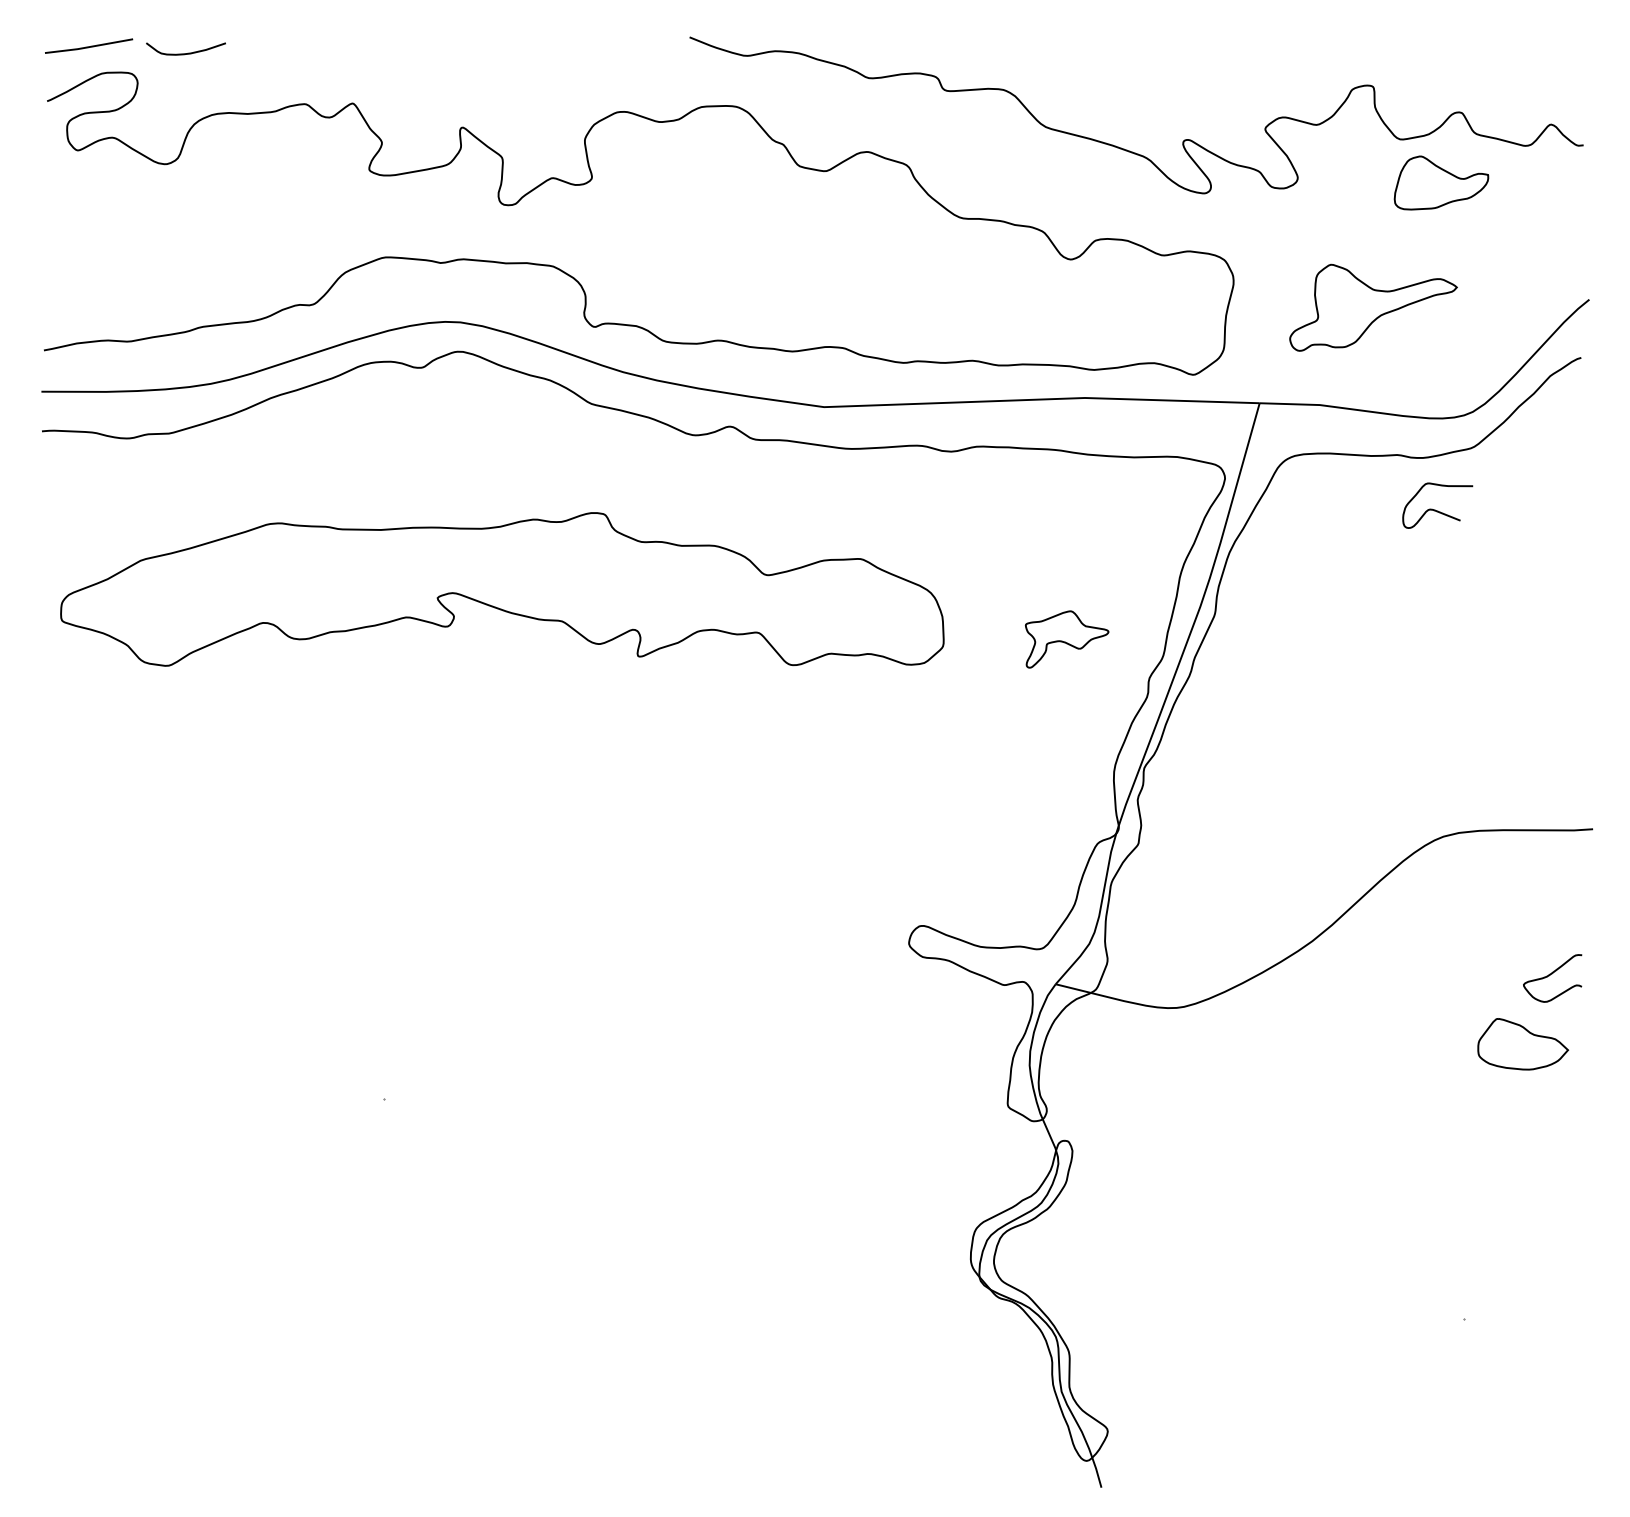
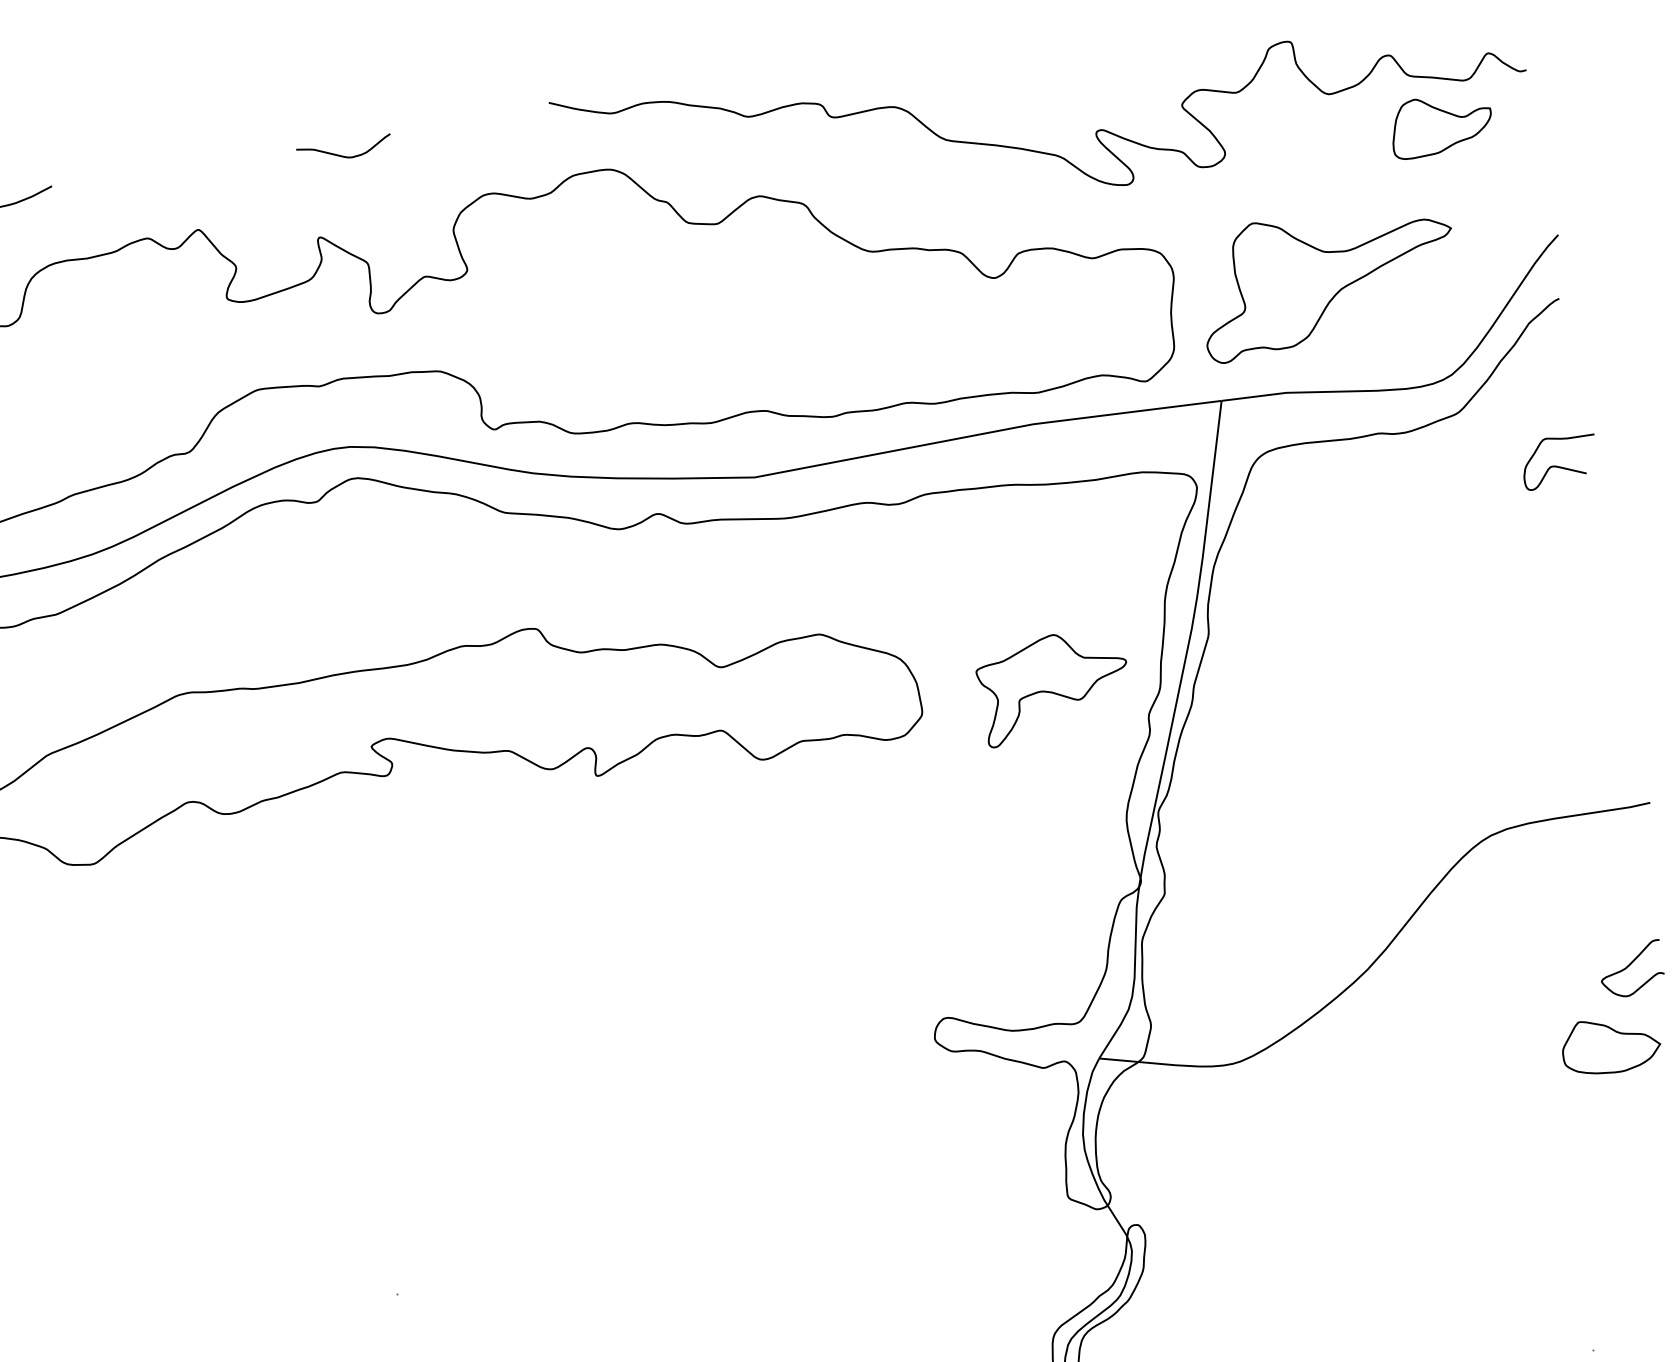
curve: (495, 56) -> (343, 155), added
part: (1441, 182) -> (1441, 124), moved
part: (1373, 307) -> (1327, 279), size x1.43
curve: (1435, 509) -> (1557, 465), moved
part: (1066, 639) -> (1053, 686), size x1.67

